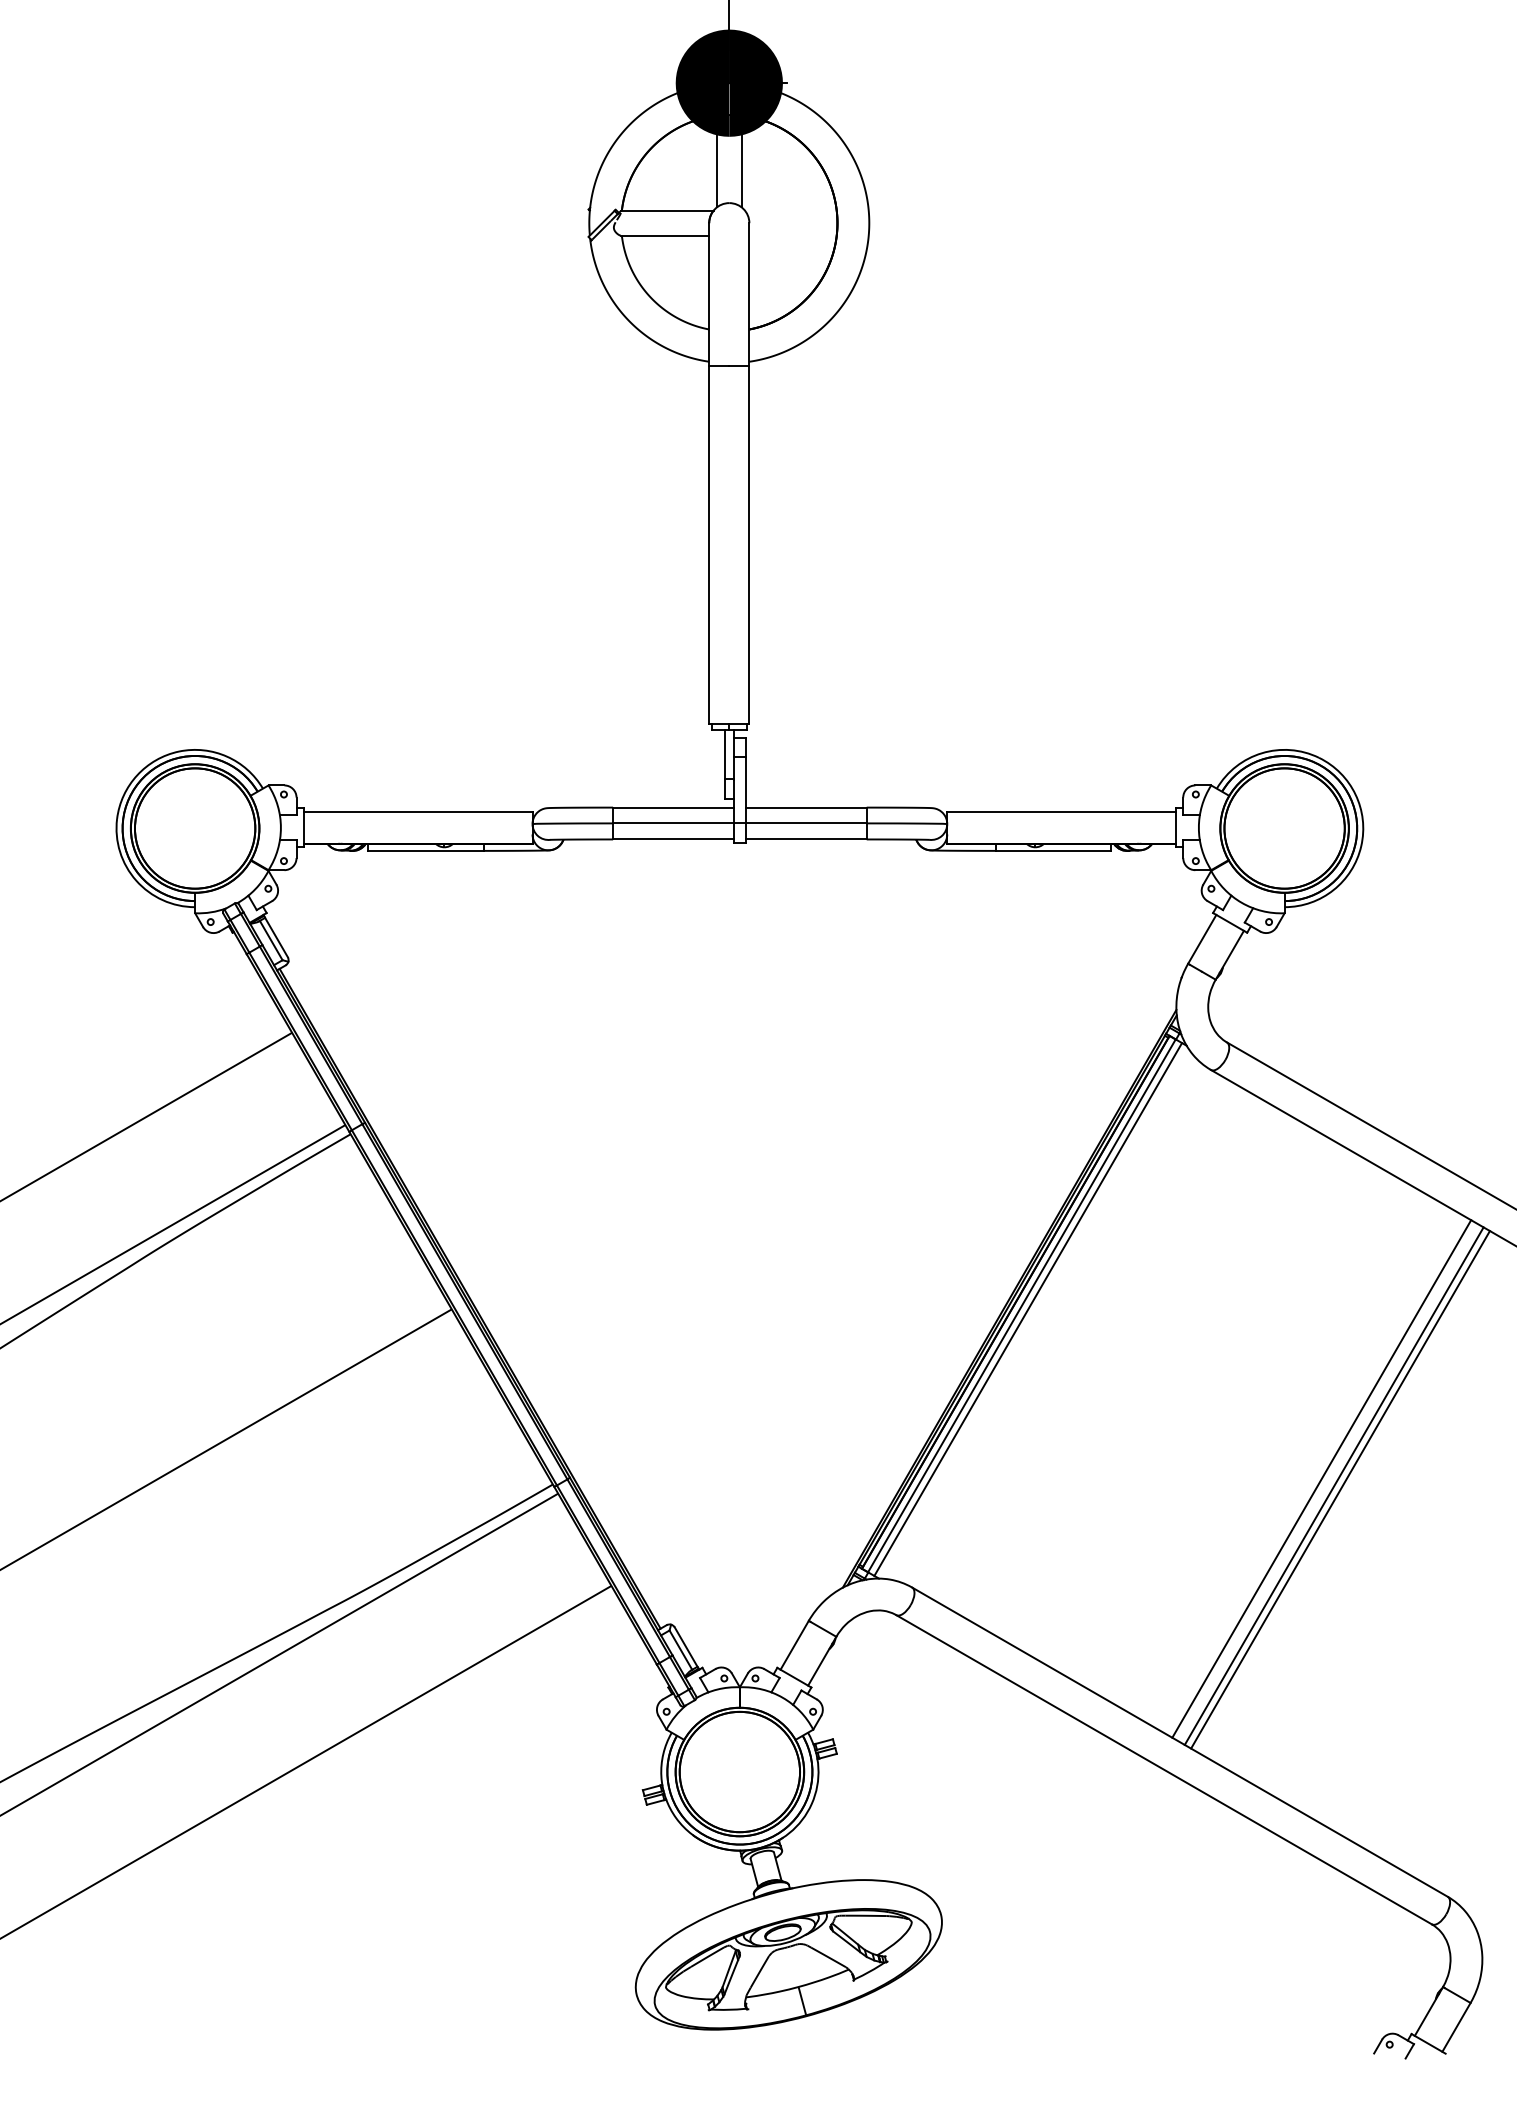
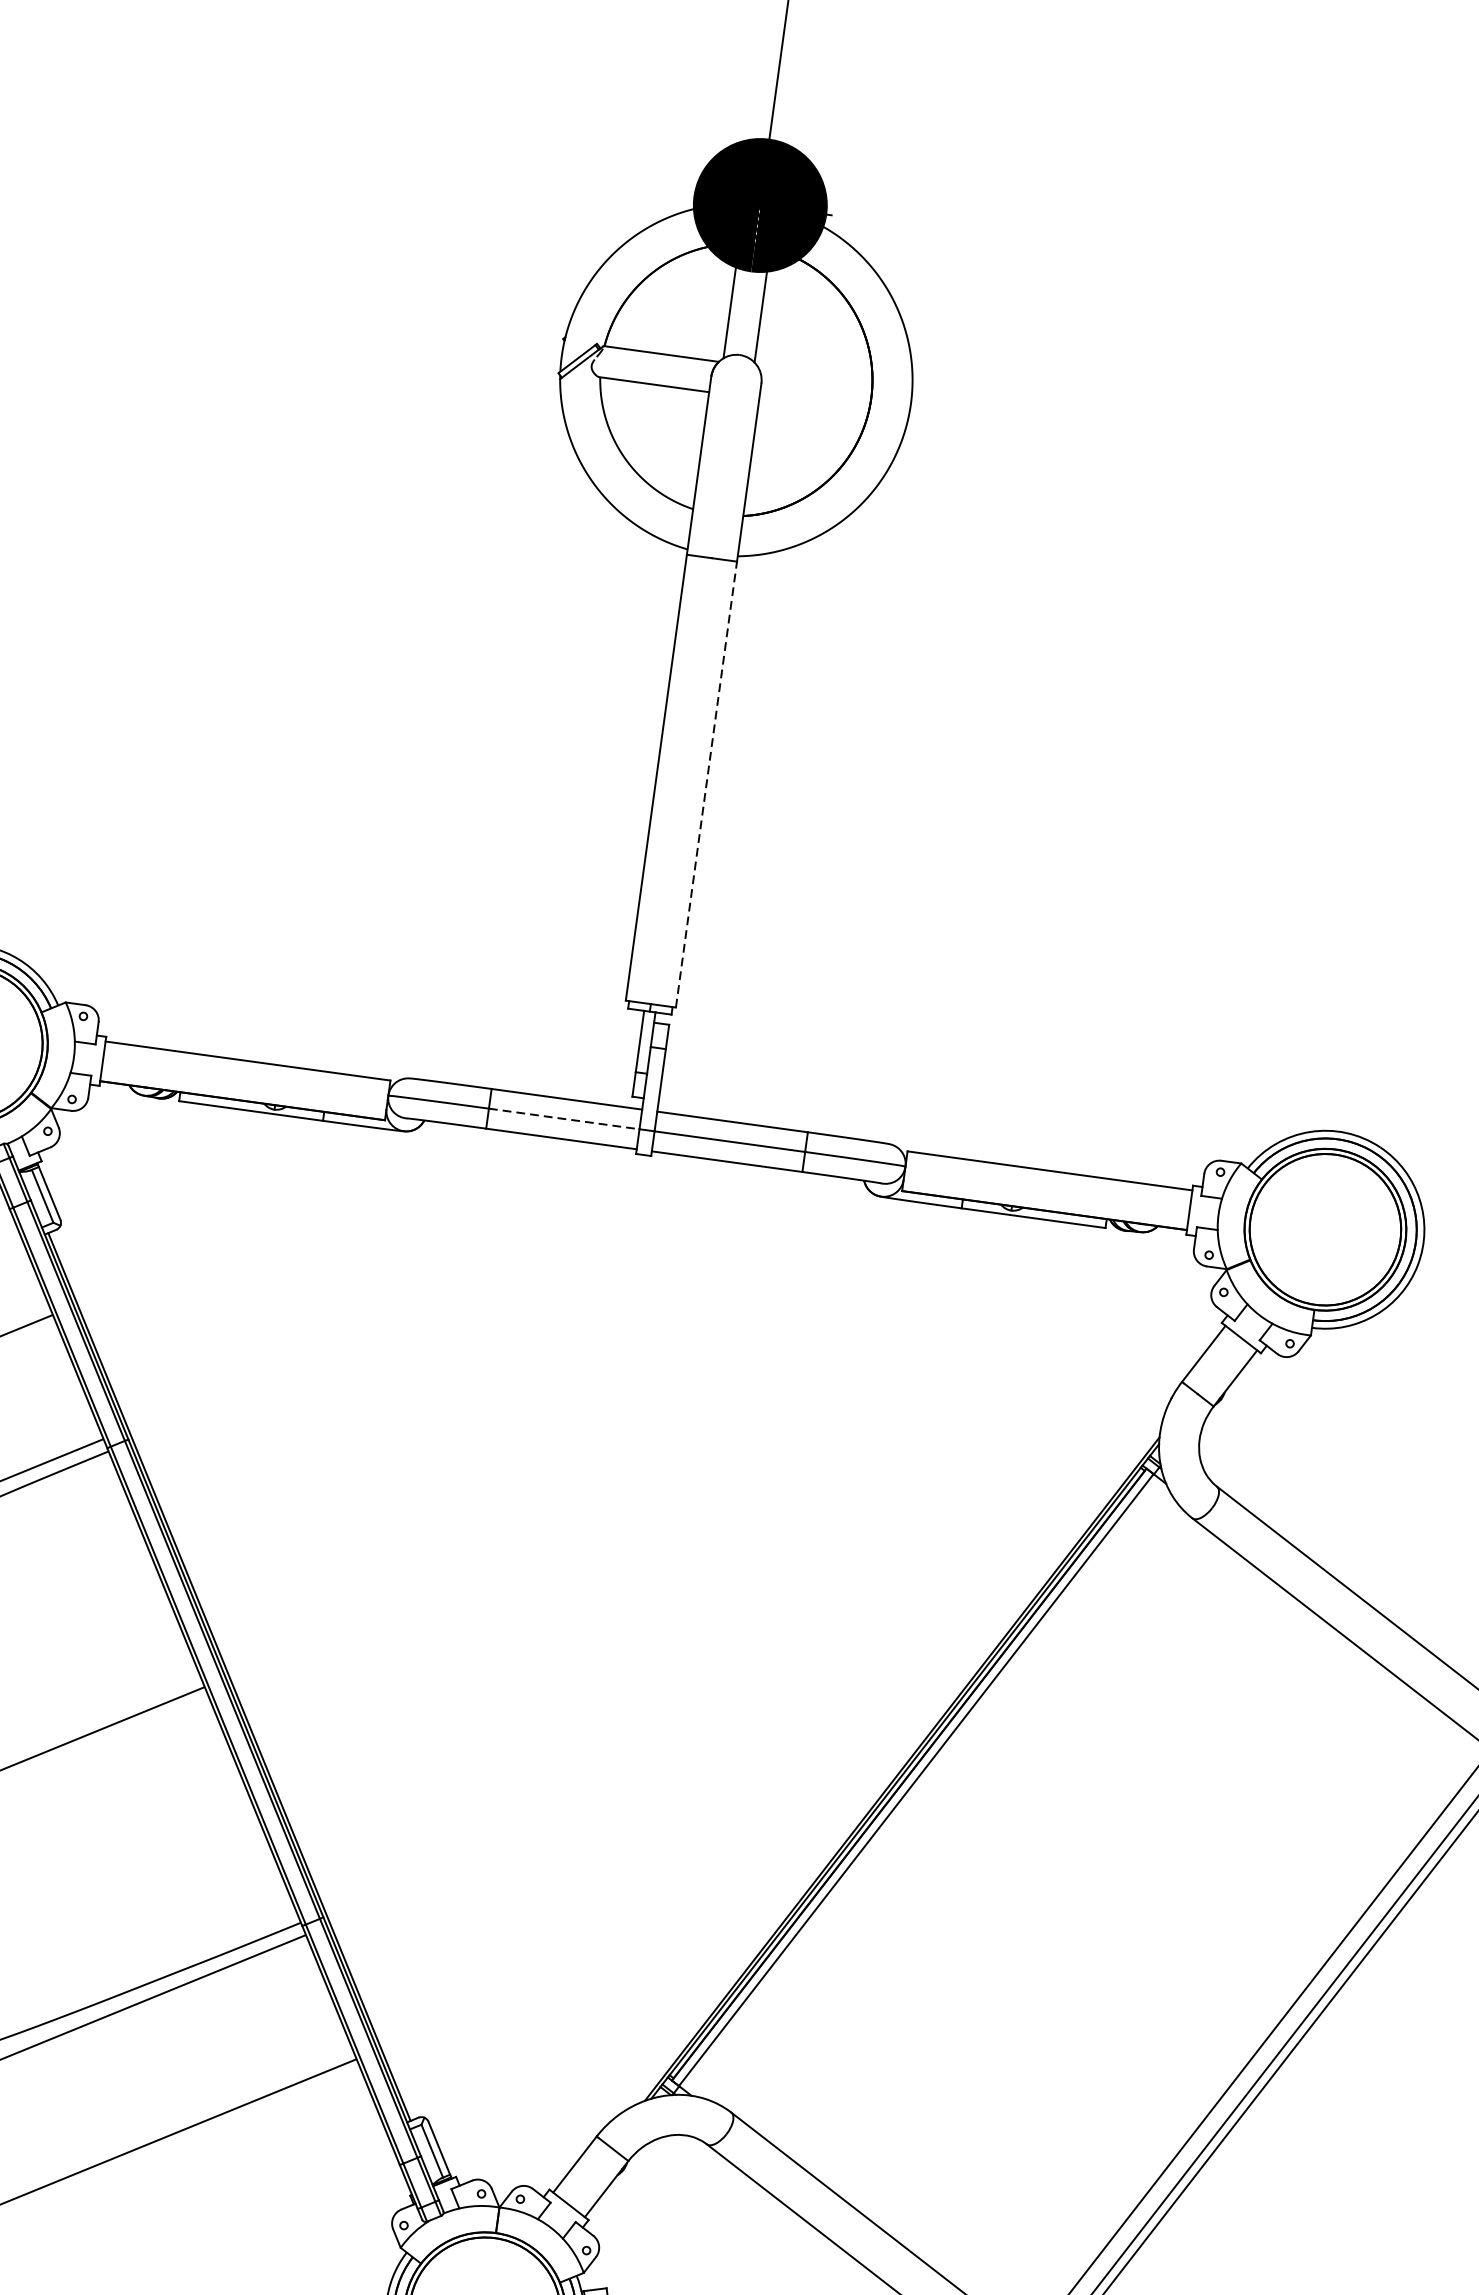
line: (749, 544) -> (706, 784), solid -> dashed
line: (673, 823) -> (564, 1119), solid -> dashed
line: (1028, 1309) -> (923, 1785), removed

